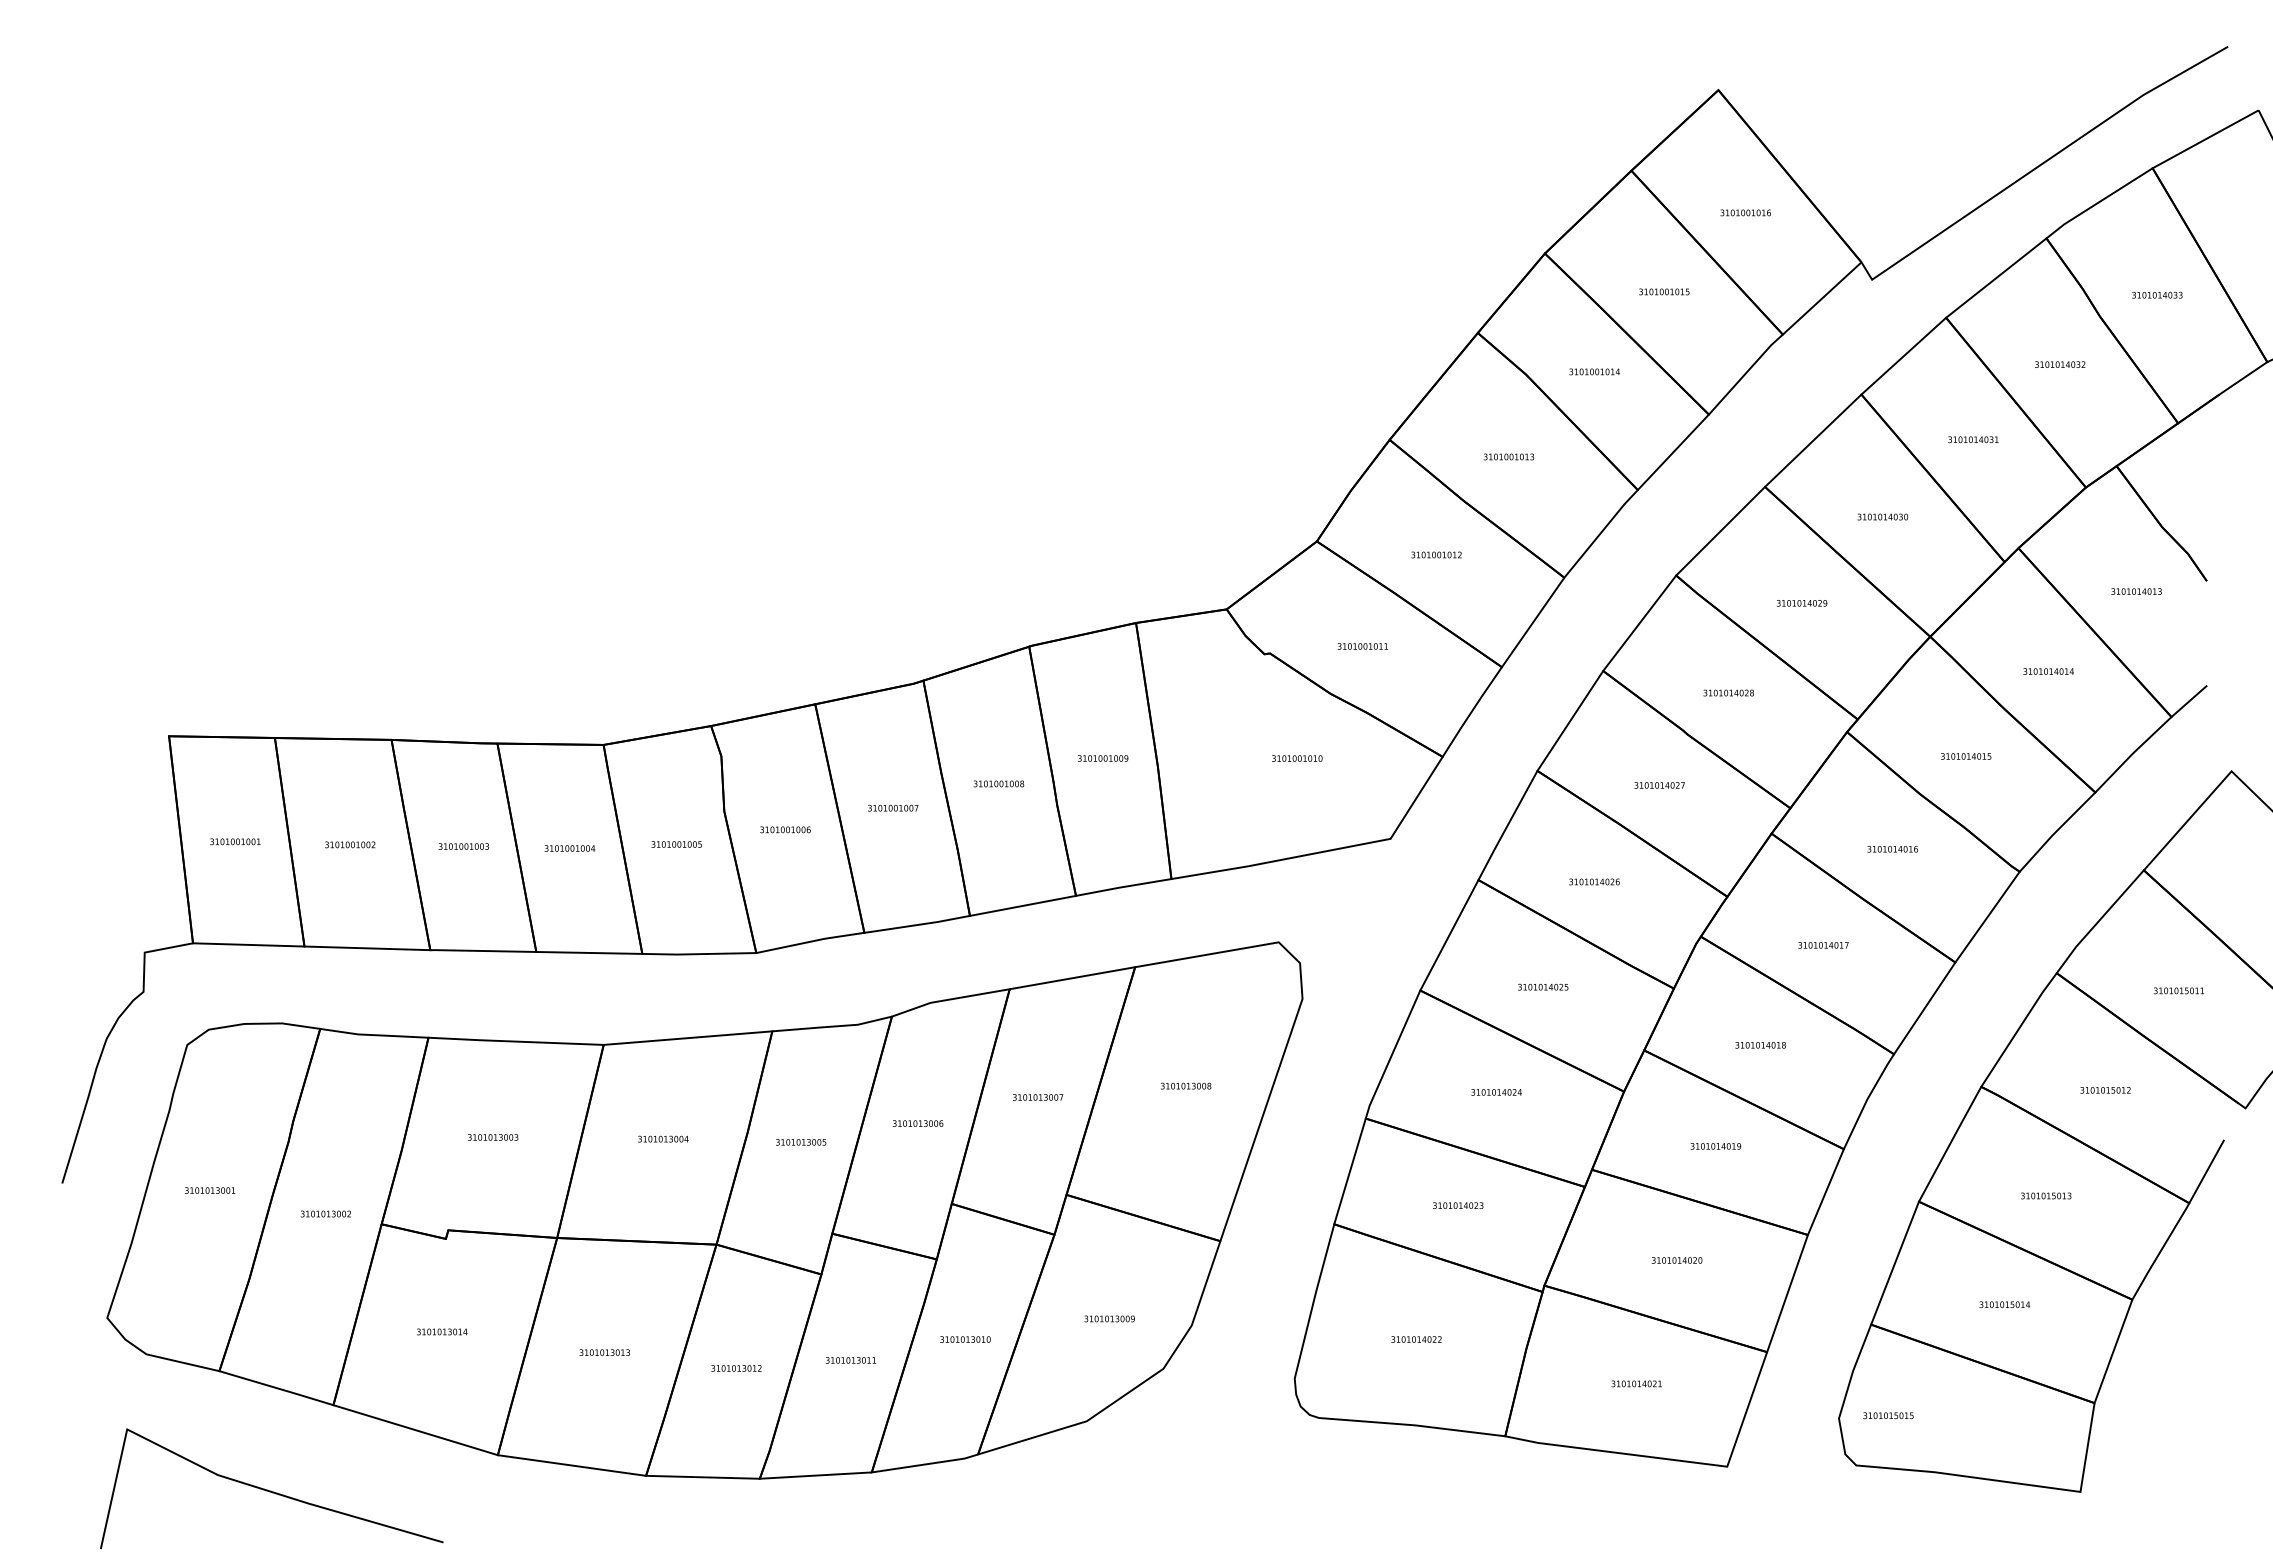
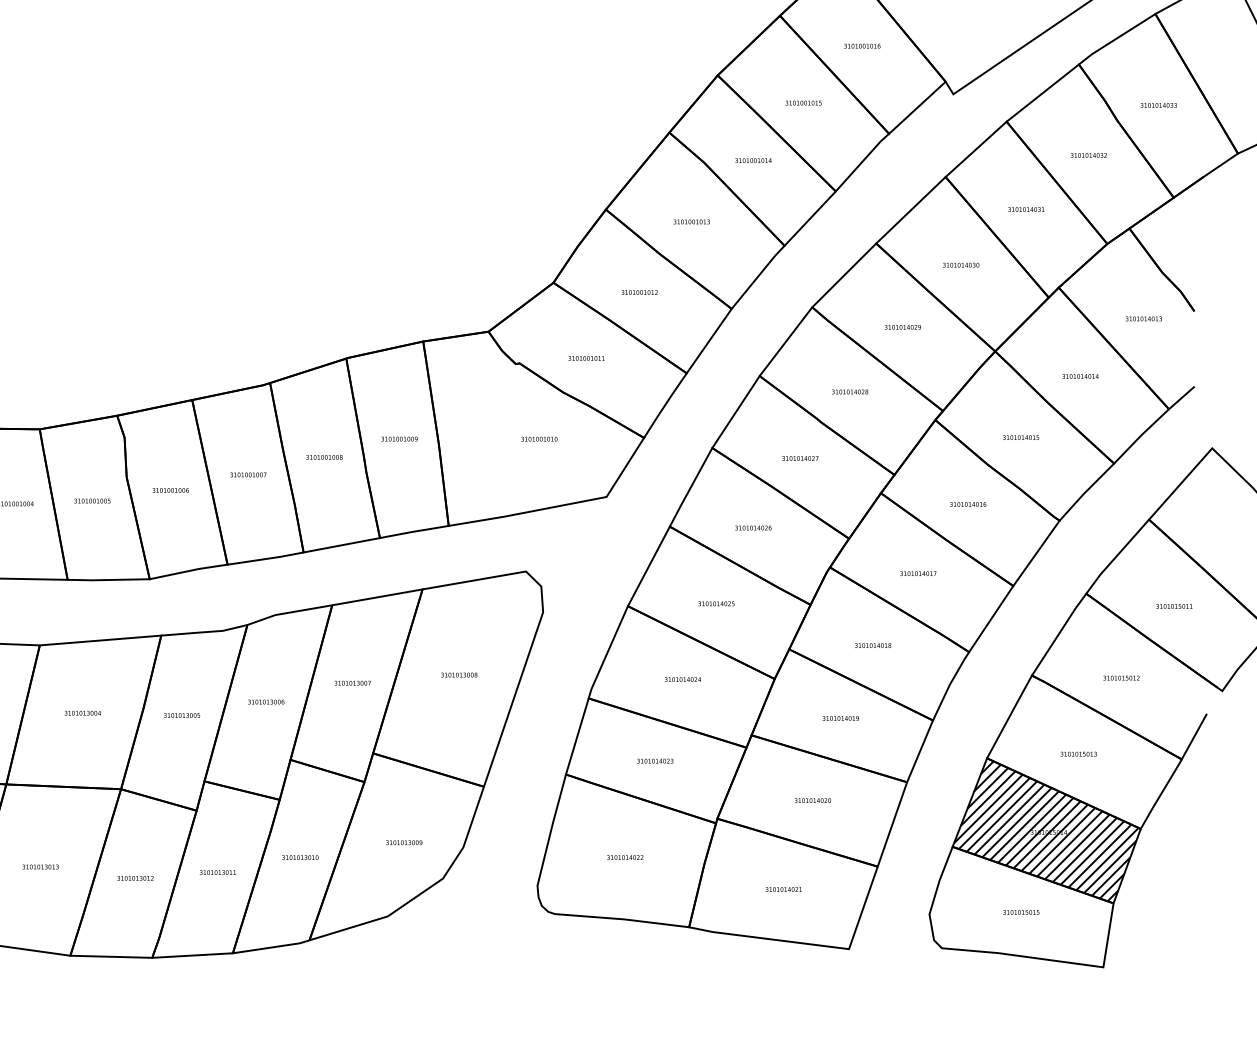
hatch: (2001, 1302) -> (1046, 830), added
text: (1888, 1415) -> (1021, 912), moved

